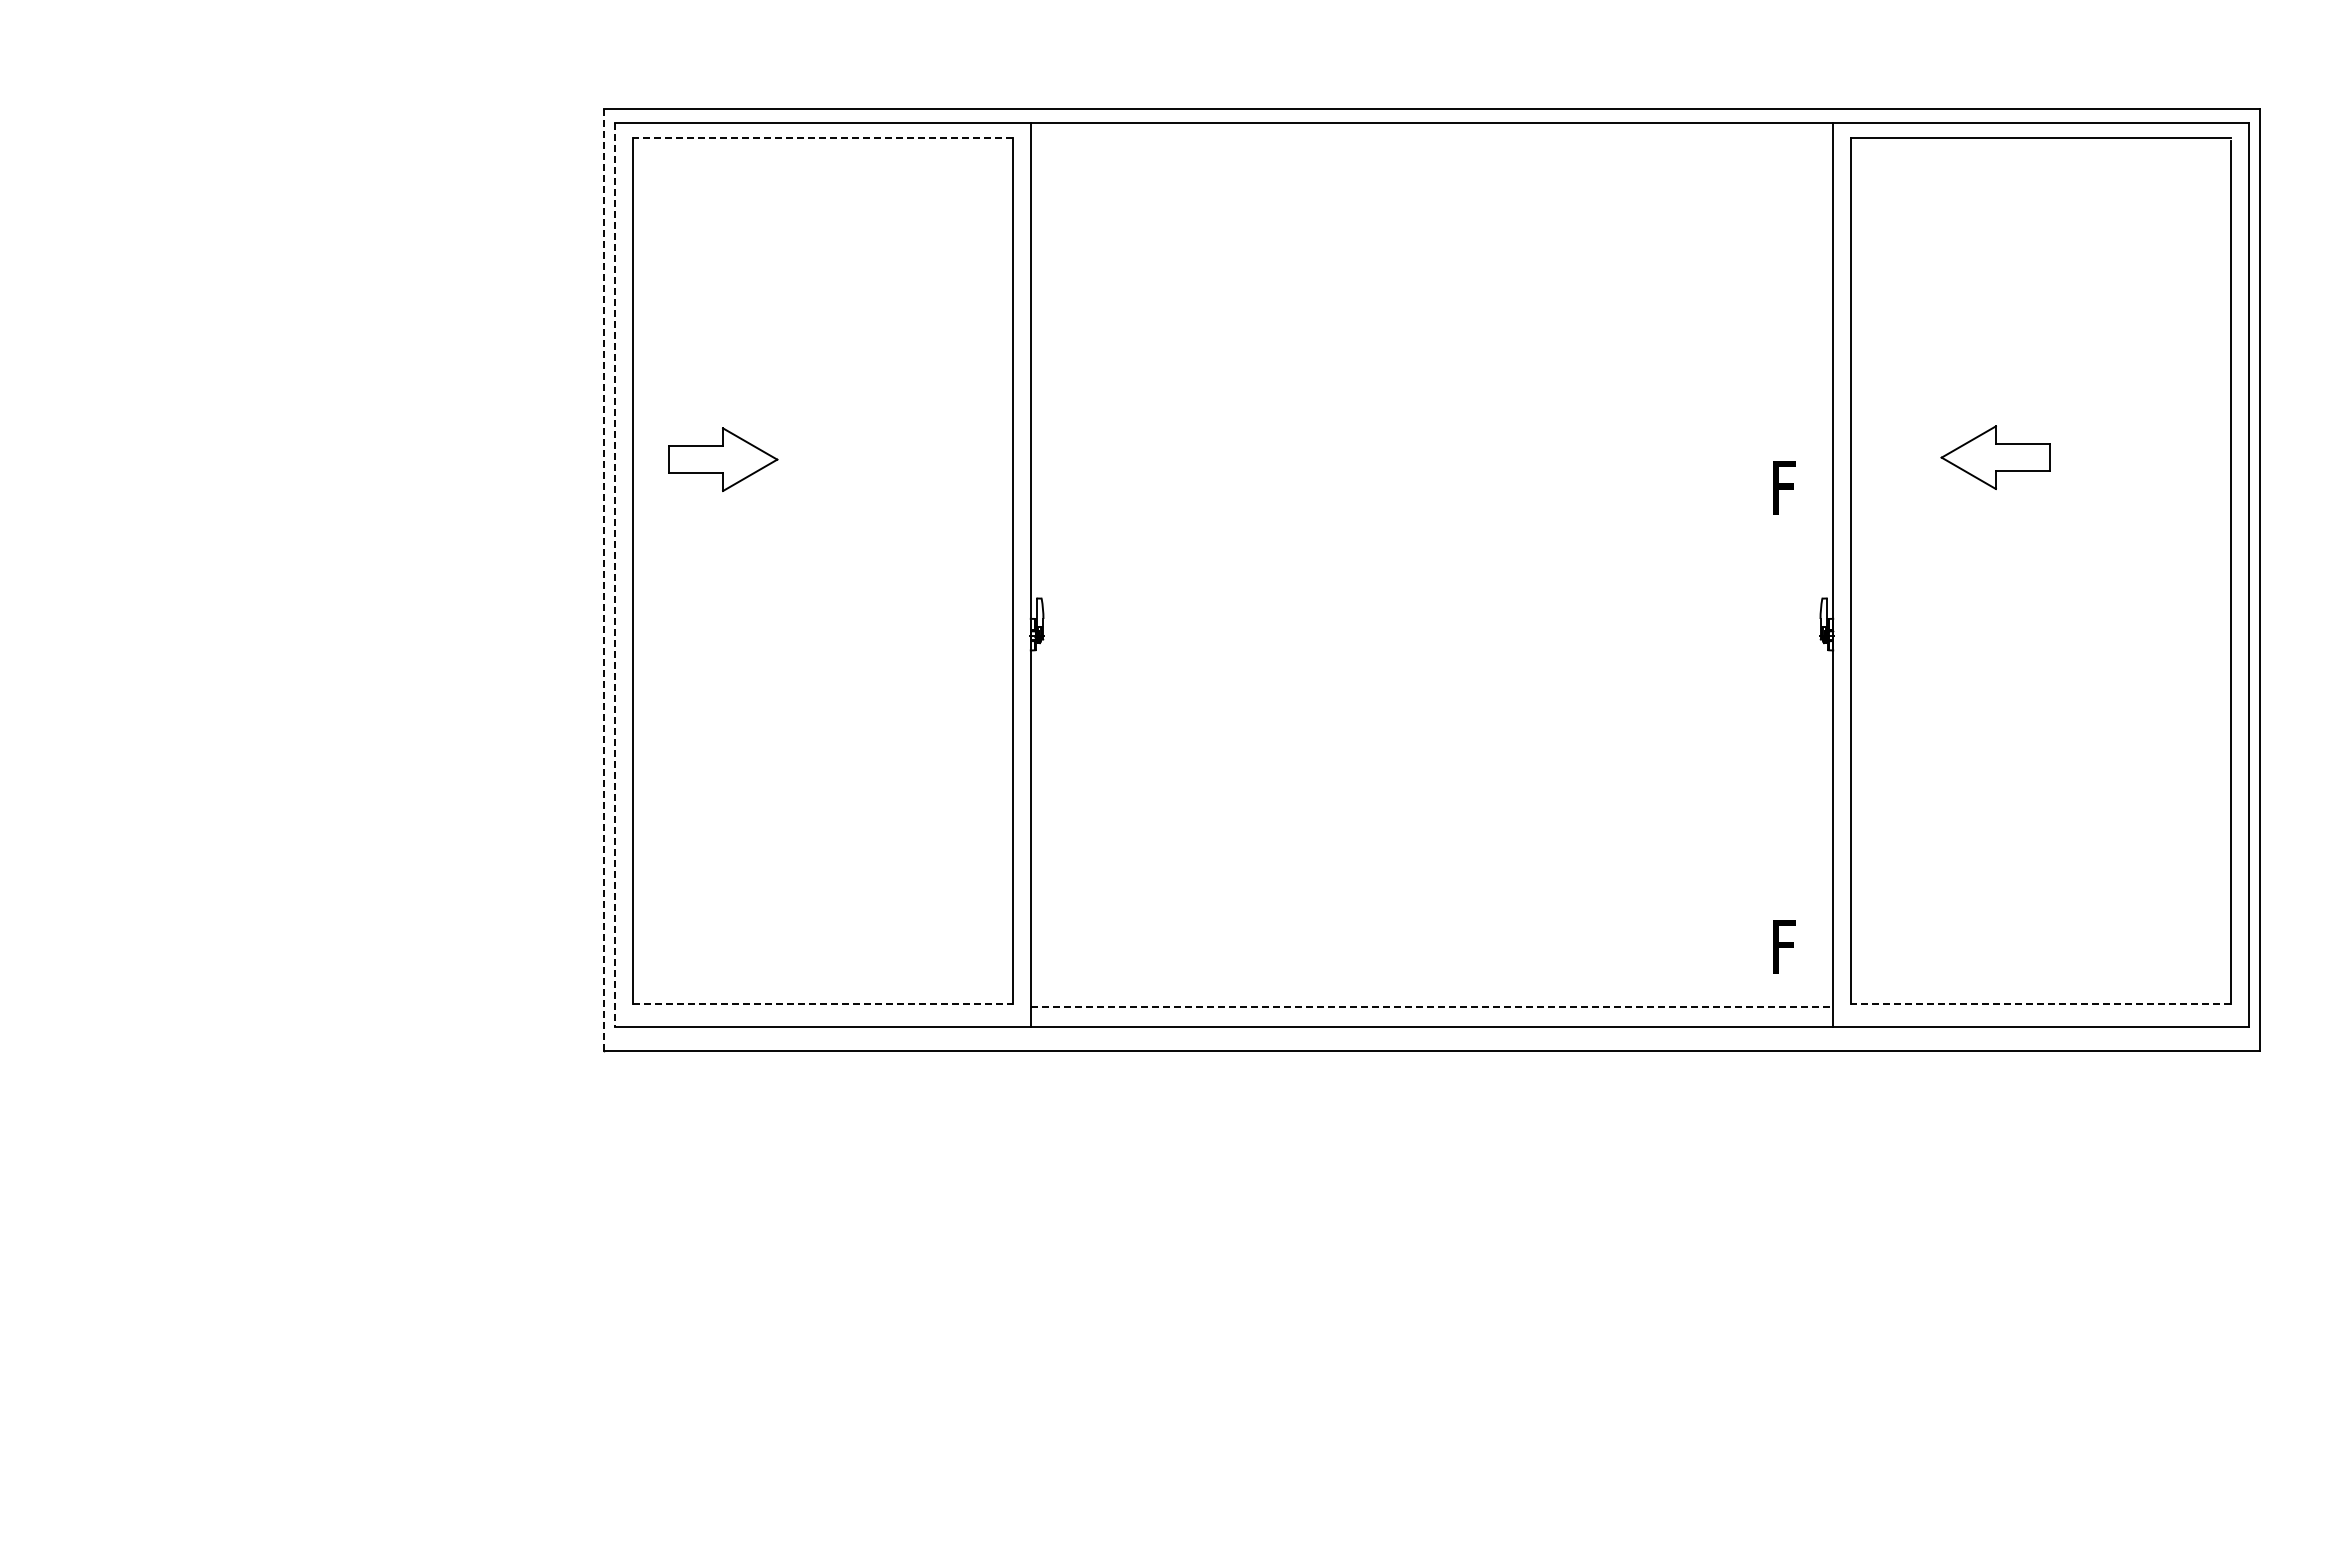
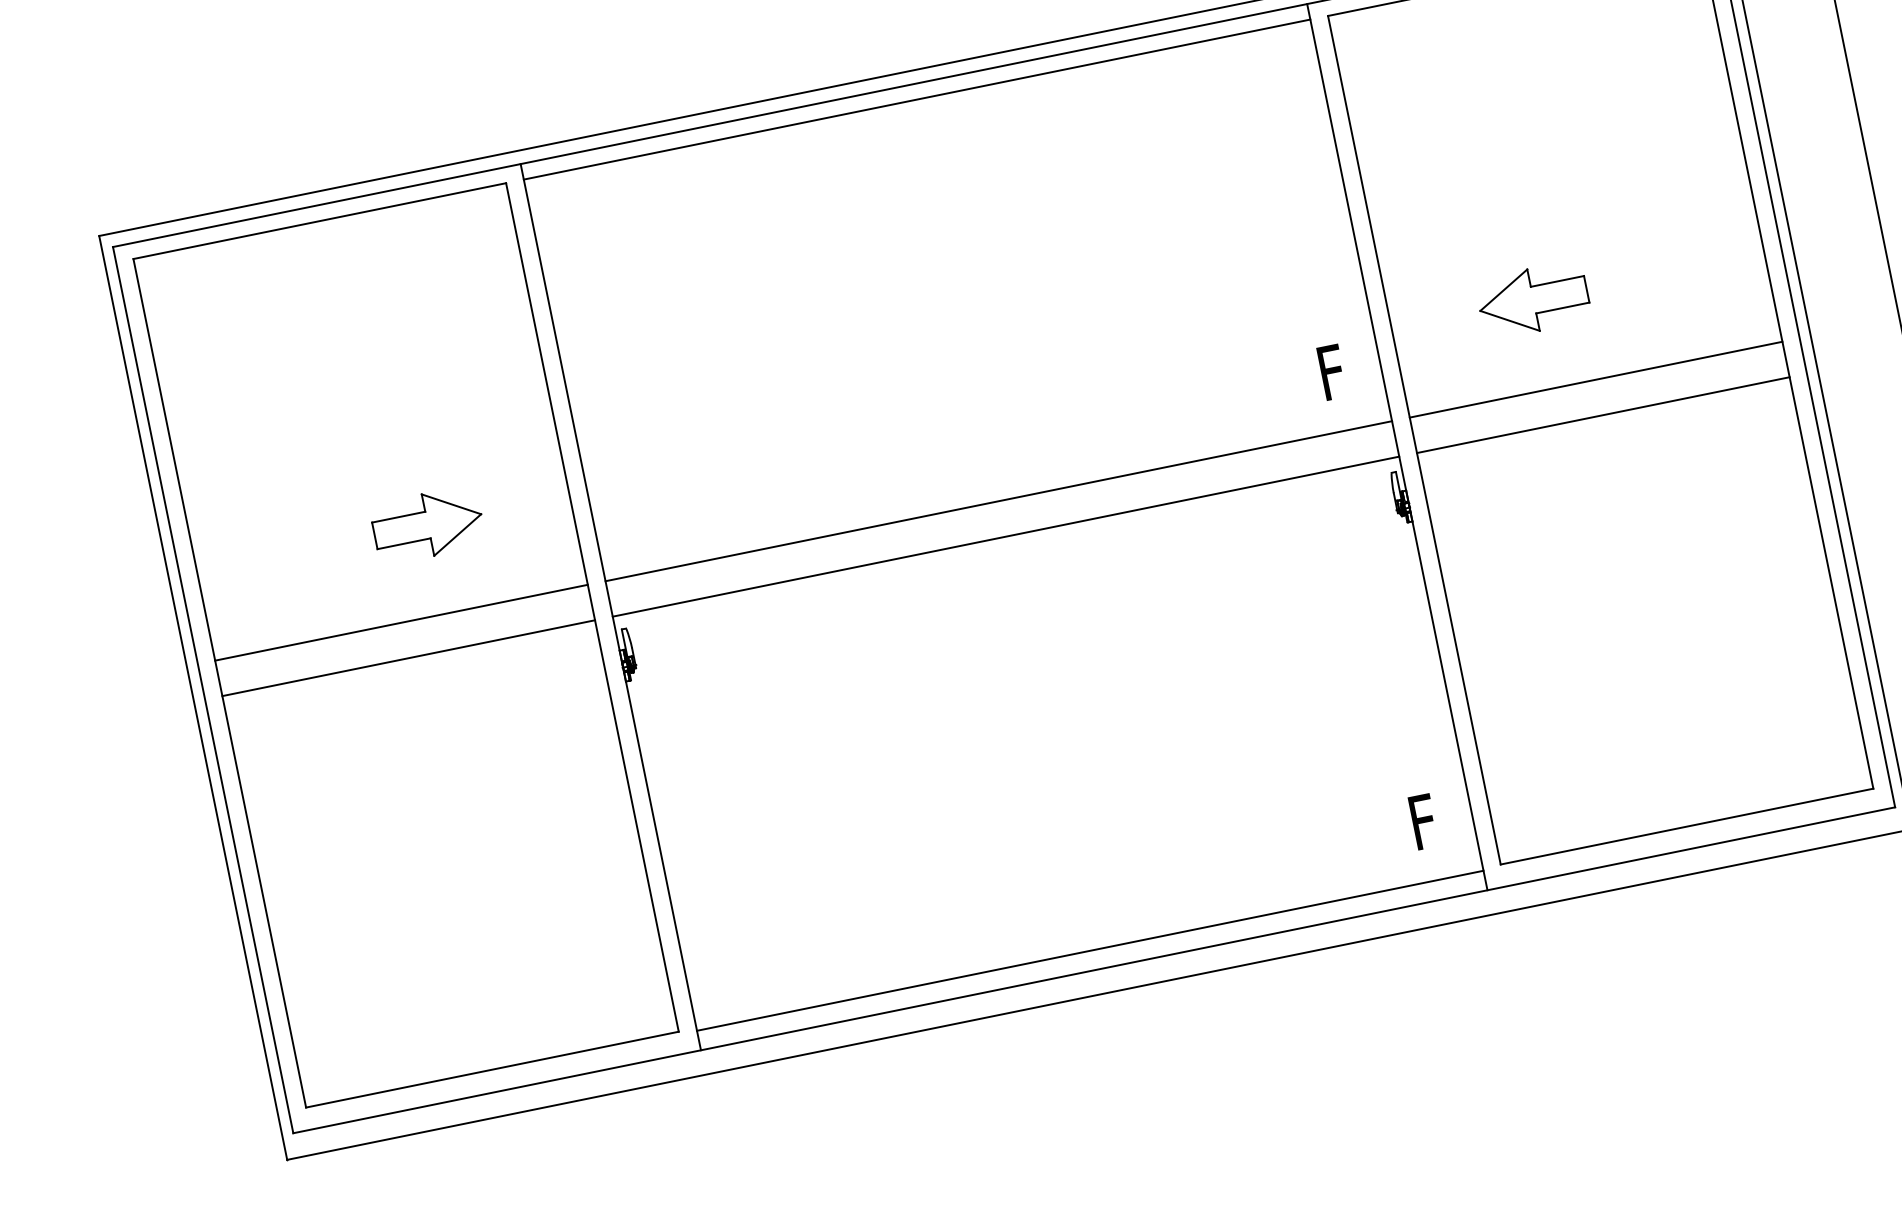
line: (822, 138) -> (319, 221), dashed -> solid
line: (1431, 138) -> (916, 99), added
part: (723, 459) -> (428, 524), moved
line: (822, 548) -> (401, 623), added
line: (1431, 548) -> (998, 501), added
line: (2041, 548) -> (1596, 380), added
line: (614, 575) -> (202, 691), dashed -> solid
line: (603, 580) -> (193, 698), dashed -> solid
line: (822, 584) -> (408, 658), added
line: (1431, 584) -> (1005, 537), added
line: (2041, 584) -> (1603, 415), added
line: (823, 1004) -> (493, 1069), dashed -> solid
line: (2040, 1004) -> (1686, 827), dashed -> solid
line: (1432, 1006) -> (1090, 950), dashed -> solid

